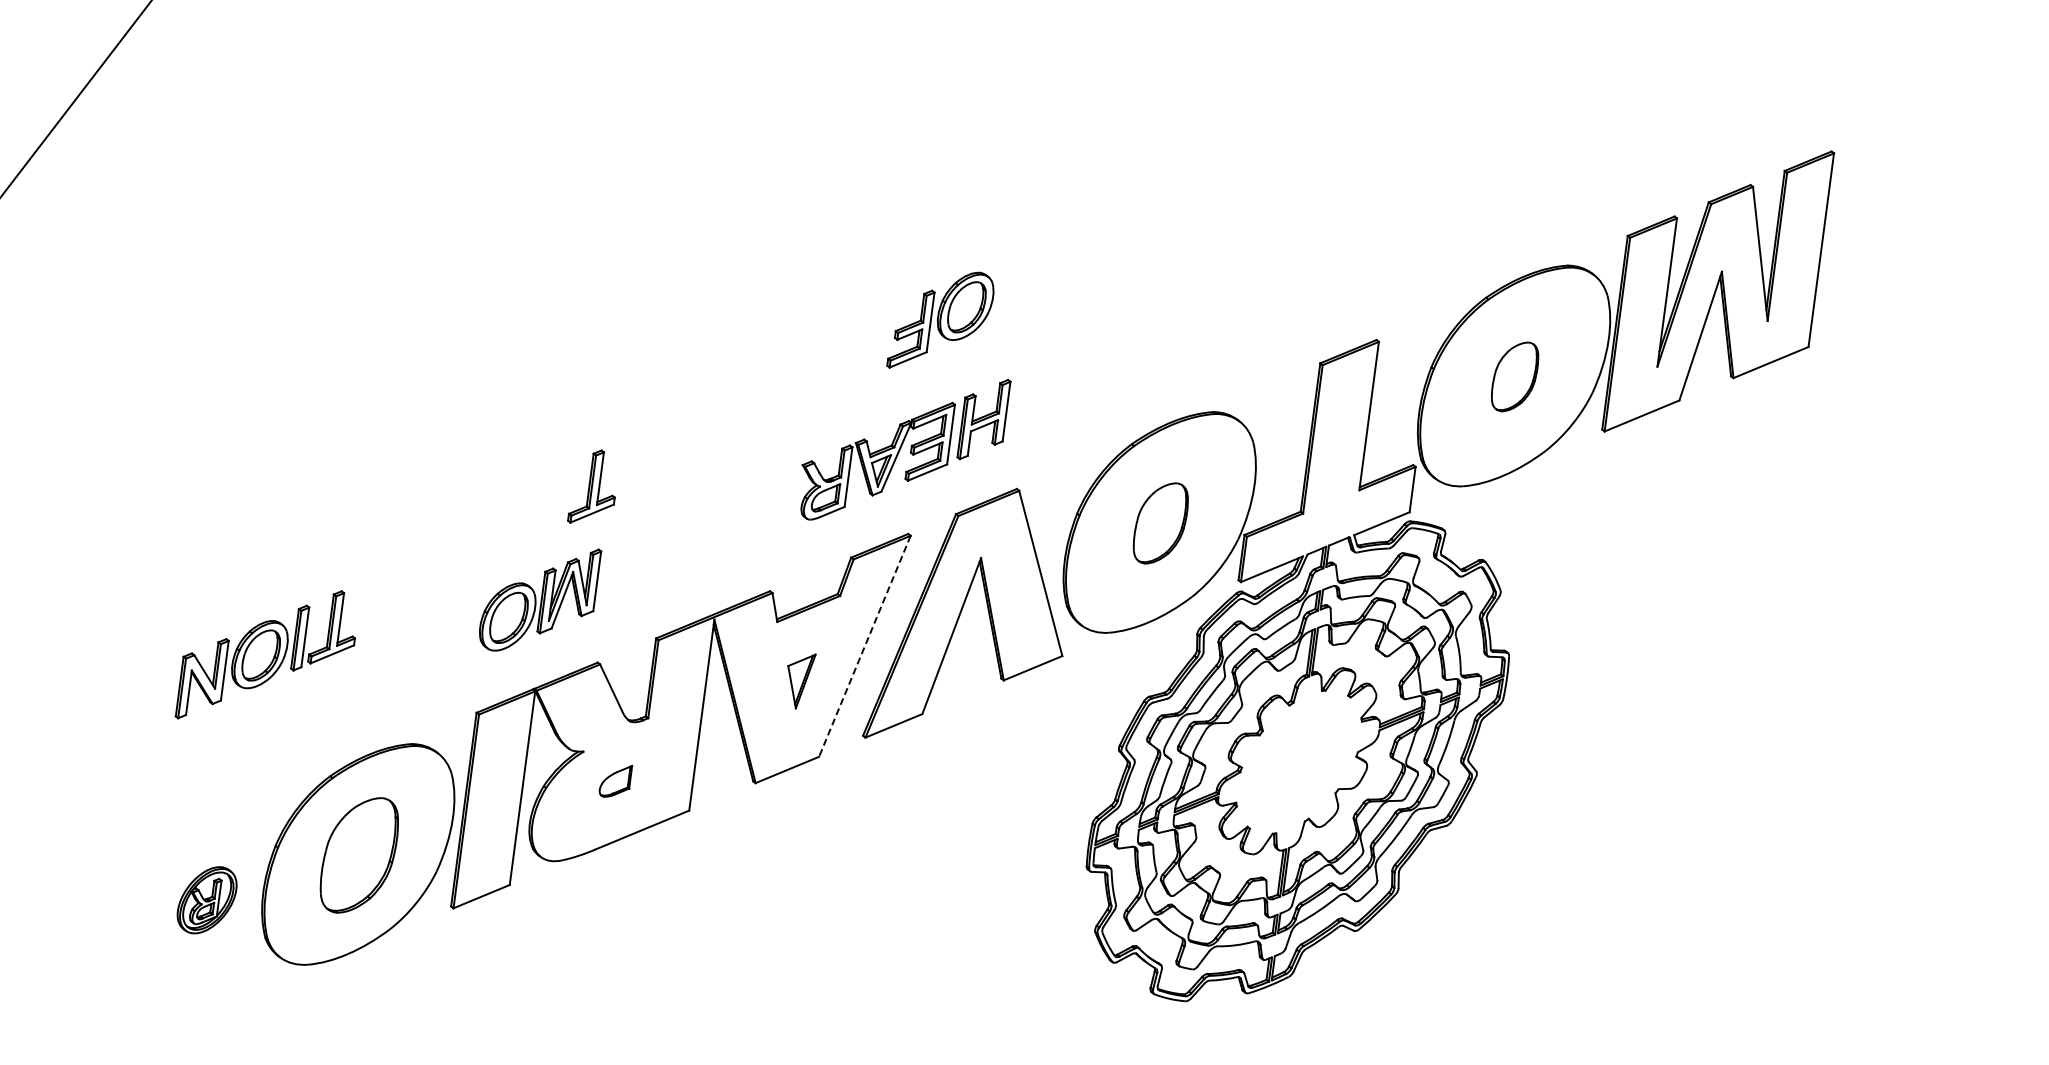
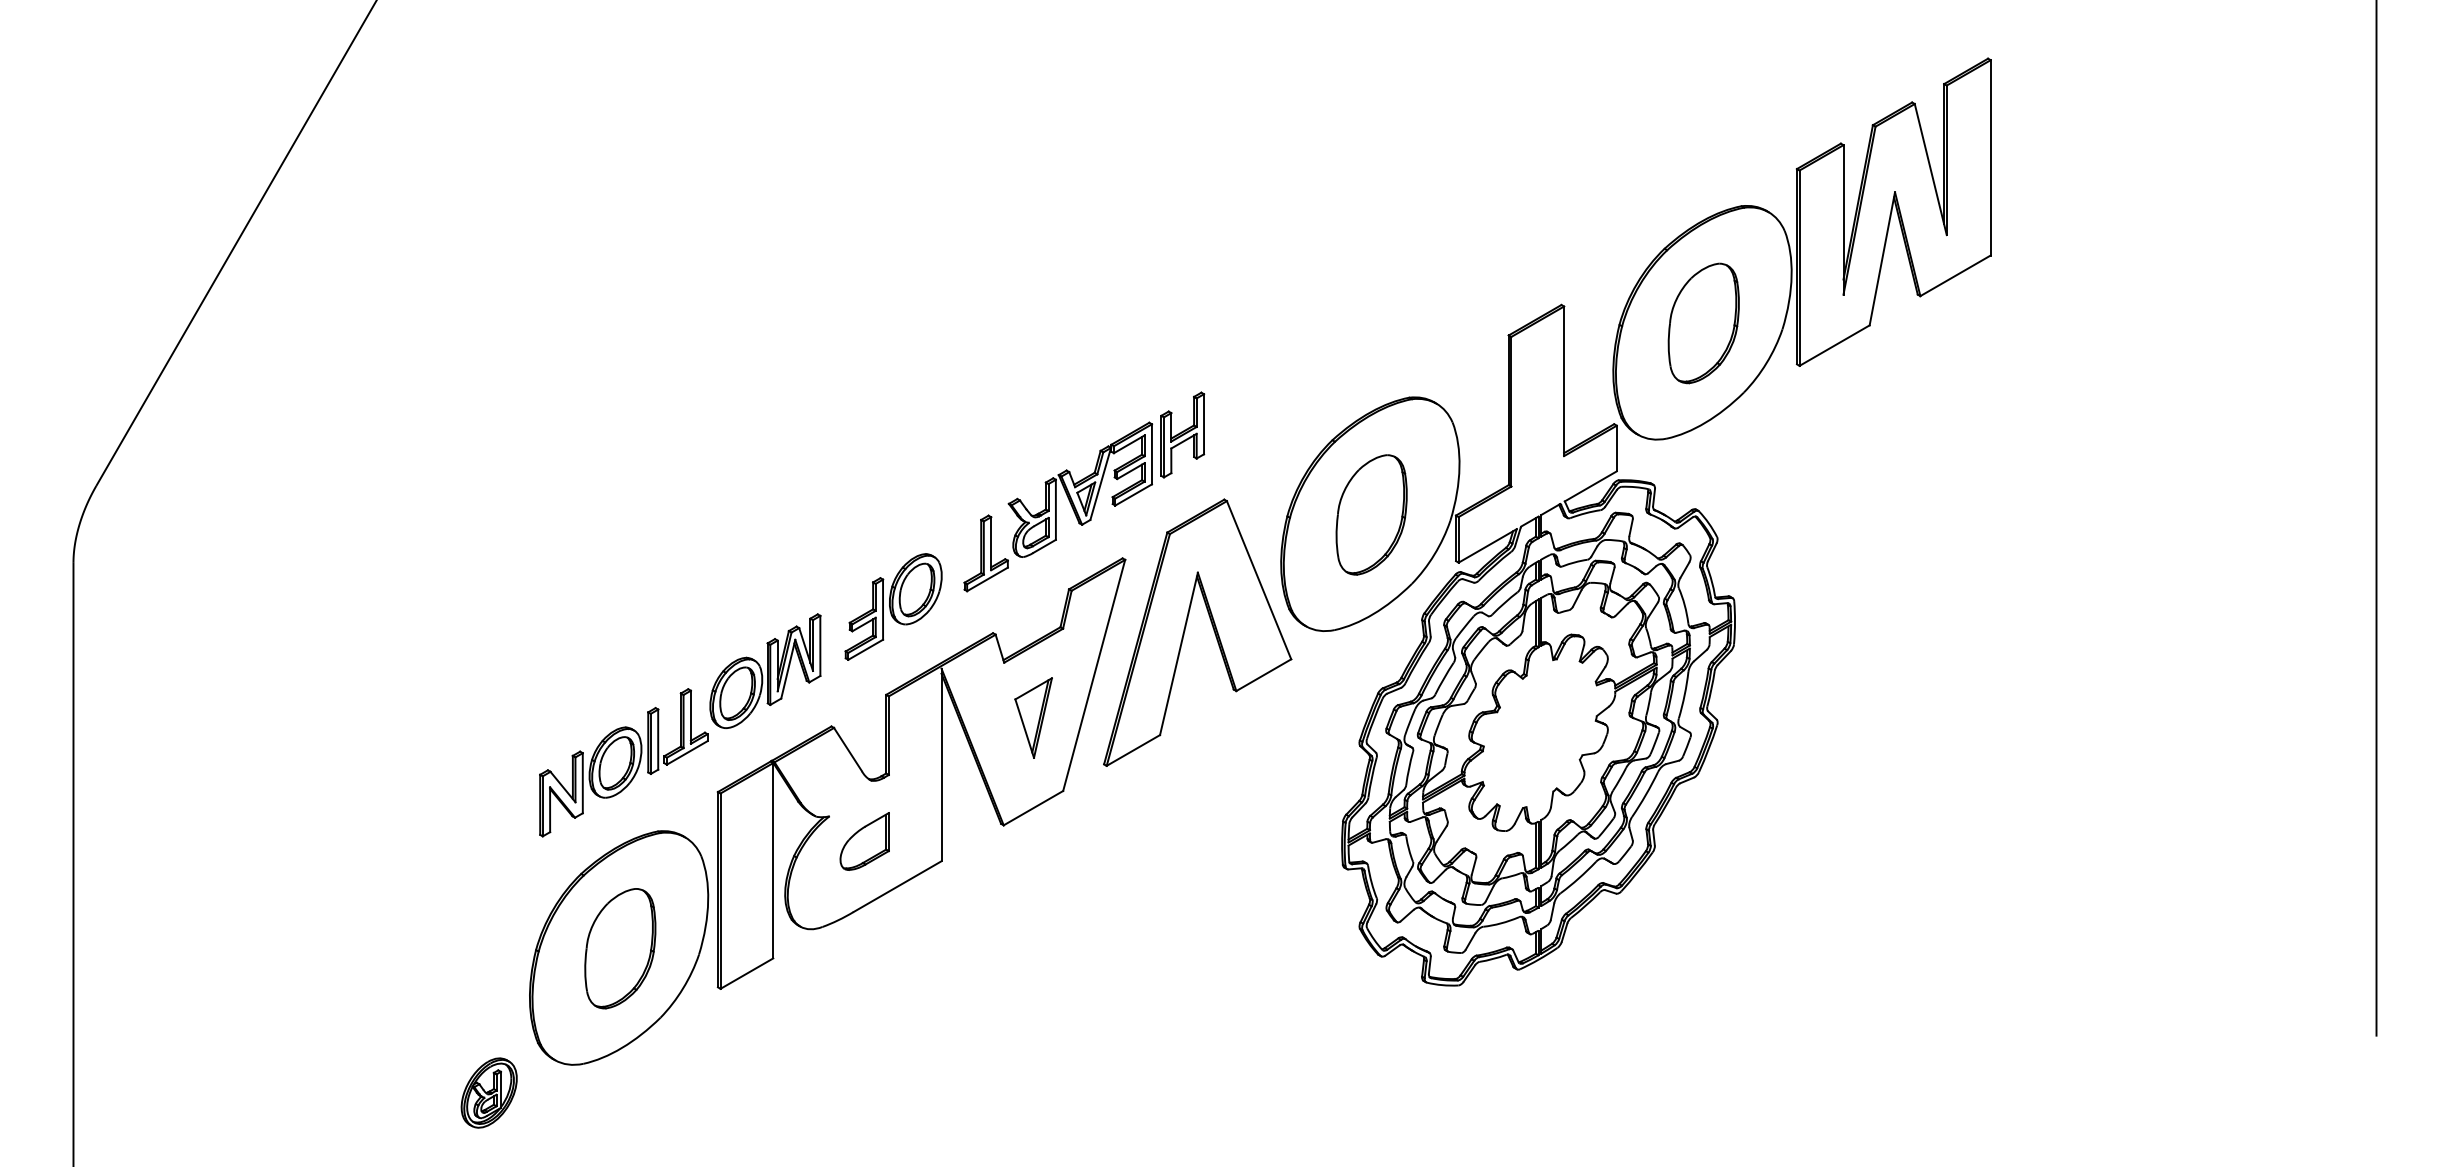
part: (941, 320) -> (893, 606), moved
part: (1514, 376) -> (1703, 323), size x1.67
part: (593, 487) -> (985, 553), moved
part: (1160, 522) -> (1371, 514), size x1.43
line: (865, 646) -> (1094, 675), dashed -> solid
part: (267, 655) -> (623, 762), moved
part: (799, 680) -> (1033, 717), size x1.43
part: (615, 780) -> (864, 841), size x1.67
part: (206, 899) -> (488, 1092), moved

